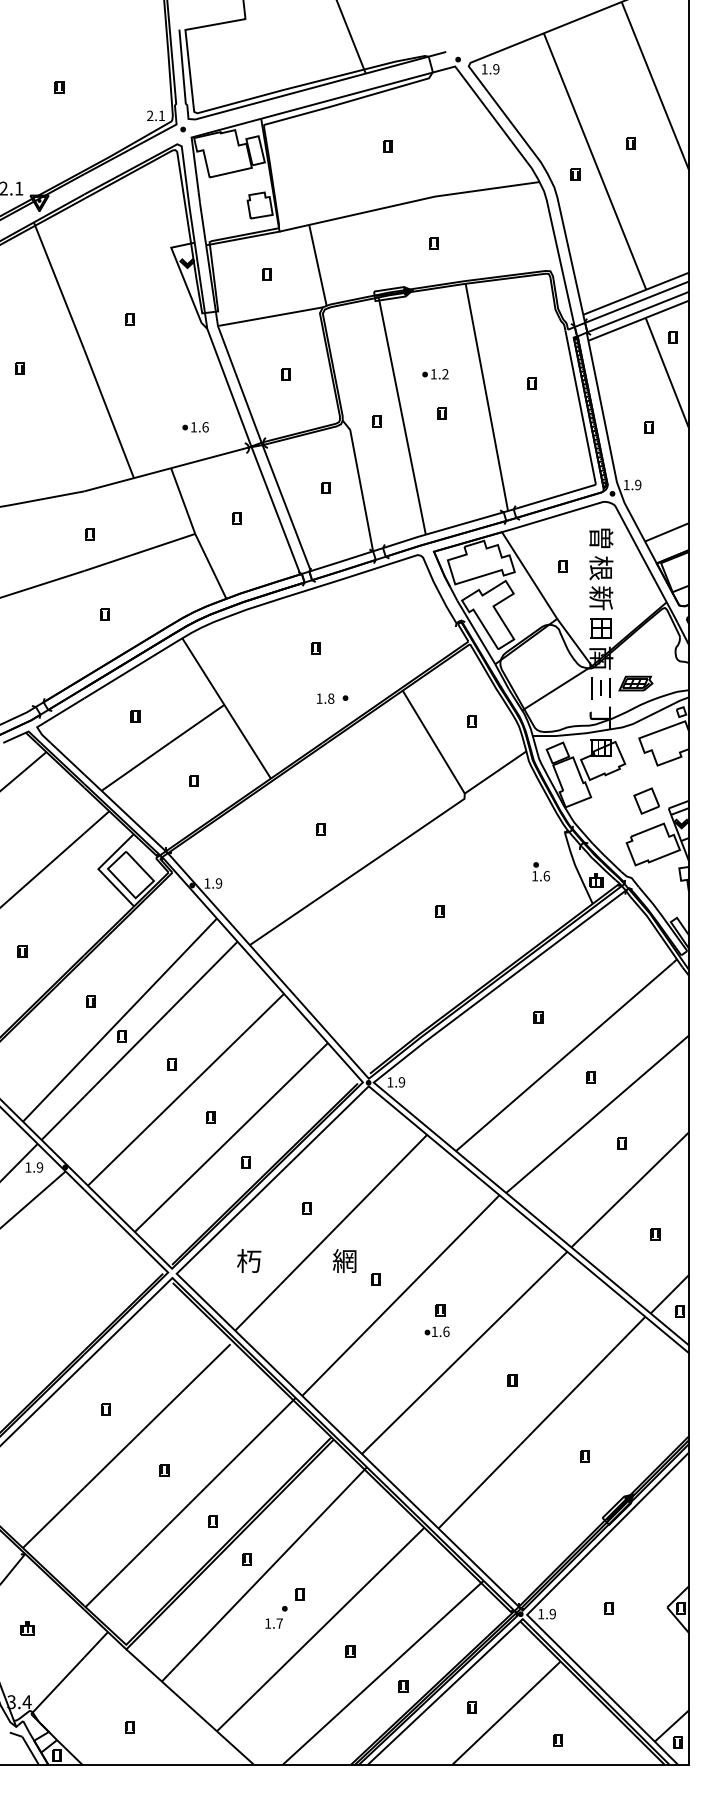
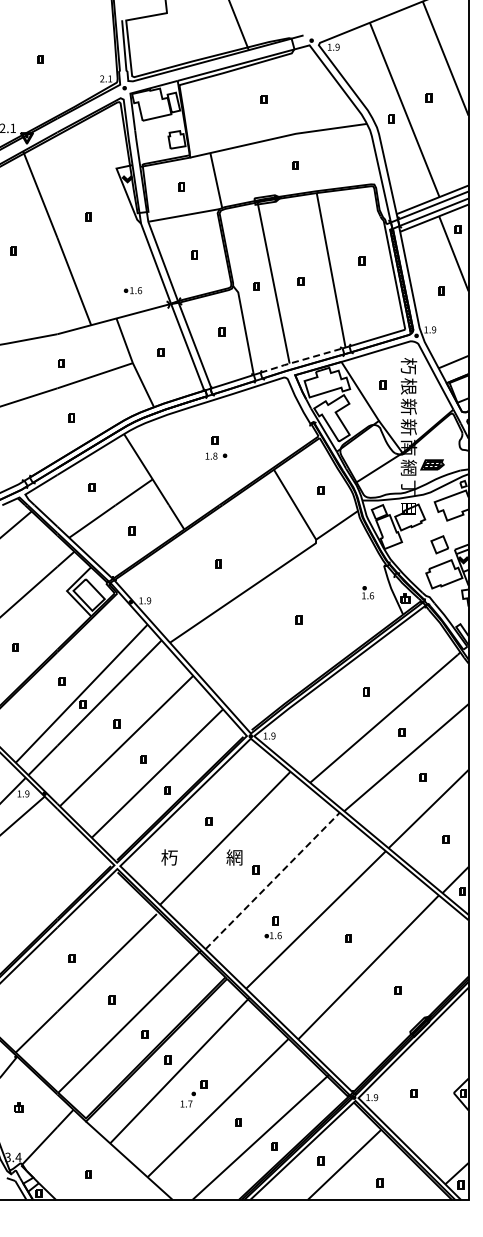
part: (435, 374) -> (296, 254), removed
line: (441, 530) -> (300, 360), solid -> dashed
text: (600, 538) -> (408, 366), 曽 -> 朽
text: (600, 628) -> (408, 427), 田 -> 新
text: (600, 687) -> (408, 467), 三 -> 網
part: (332, 697) -> (216, 455), moved
line: (400, 1294) -> (272, 880), solid -> dashed
part: (435, 1319) -> (272, 927), moved

